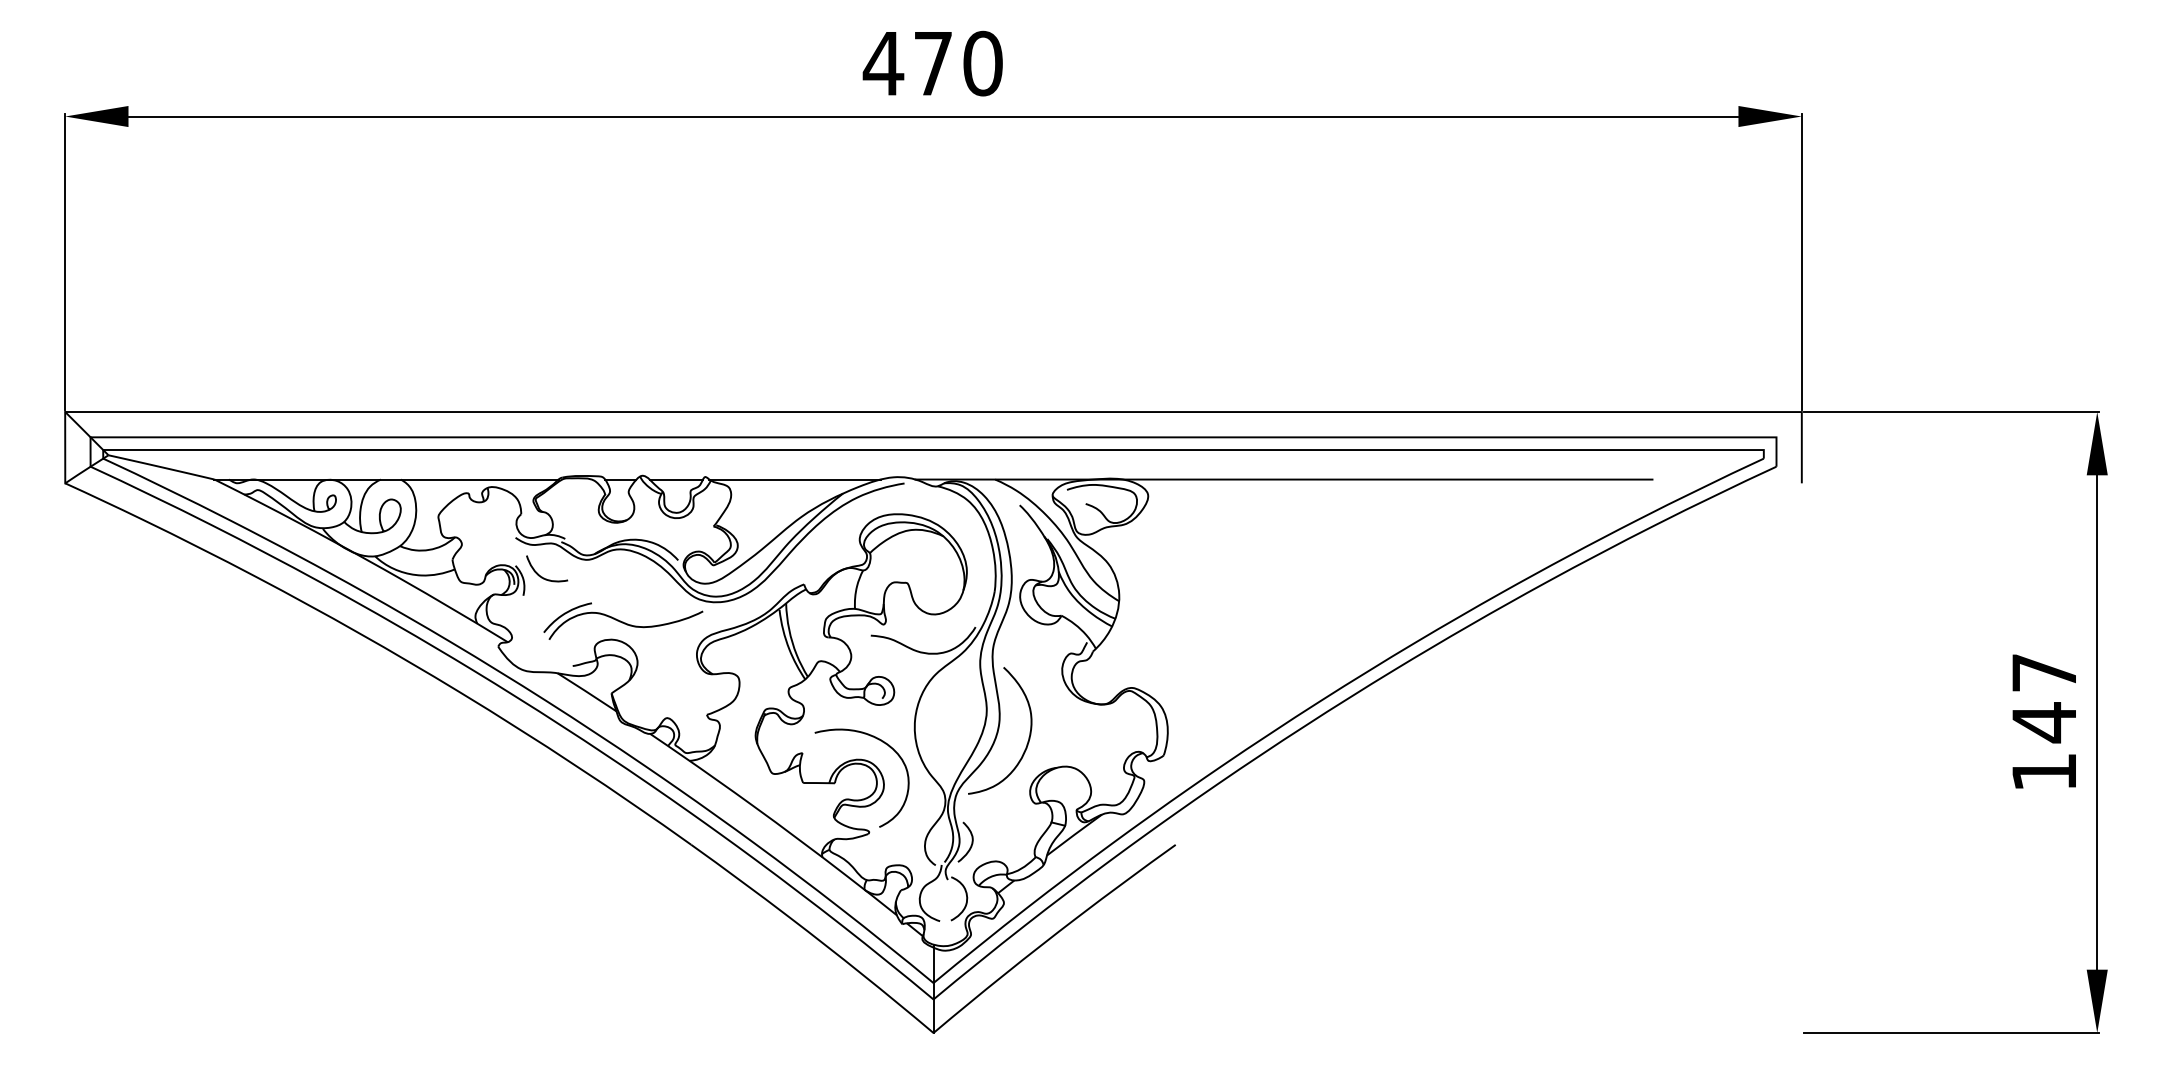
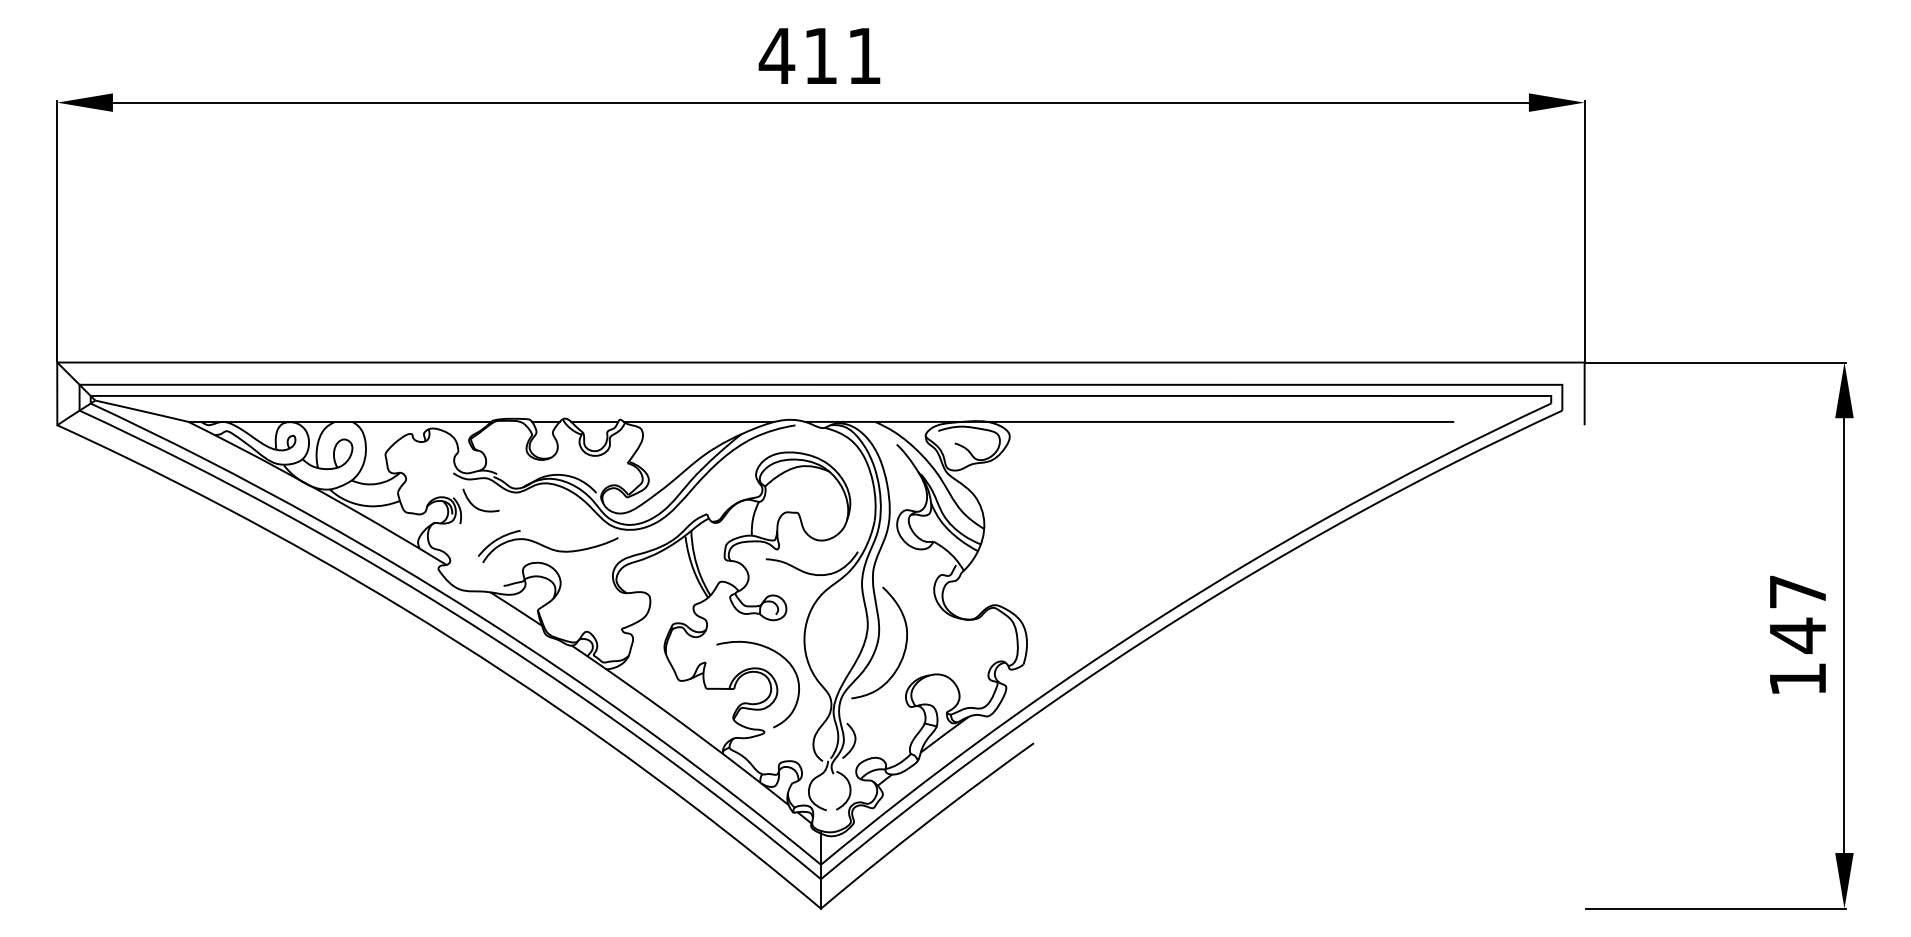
text: (958, 63) -> (842, 56), 470 -> 411

